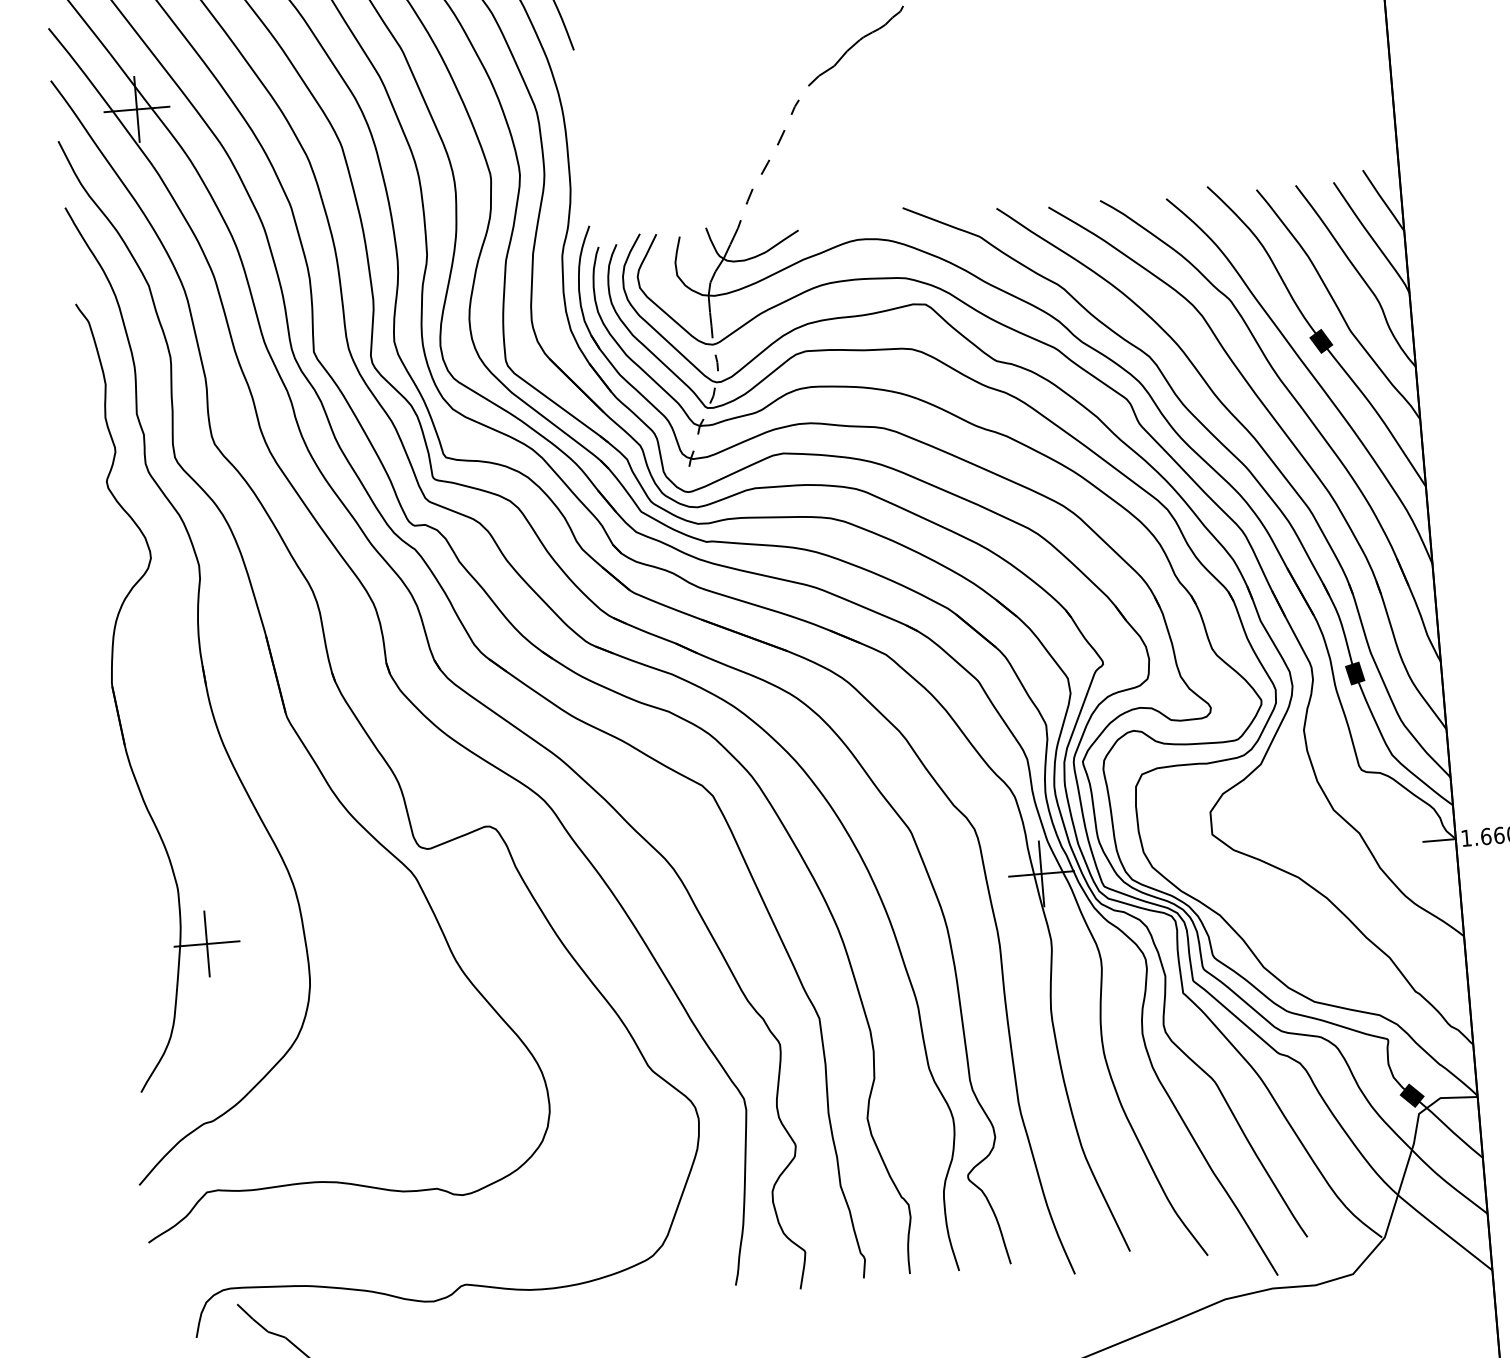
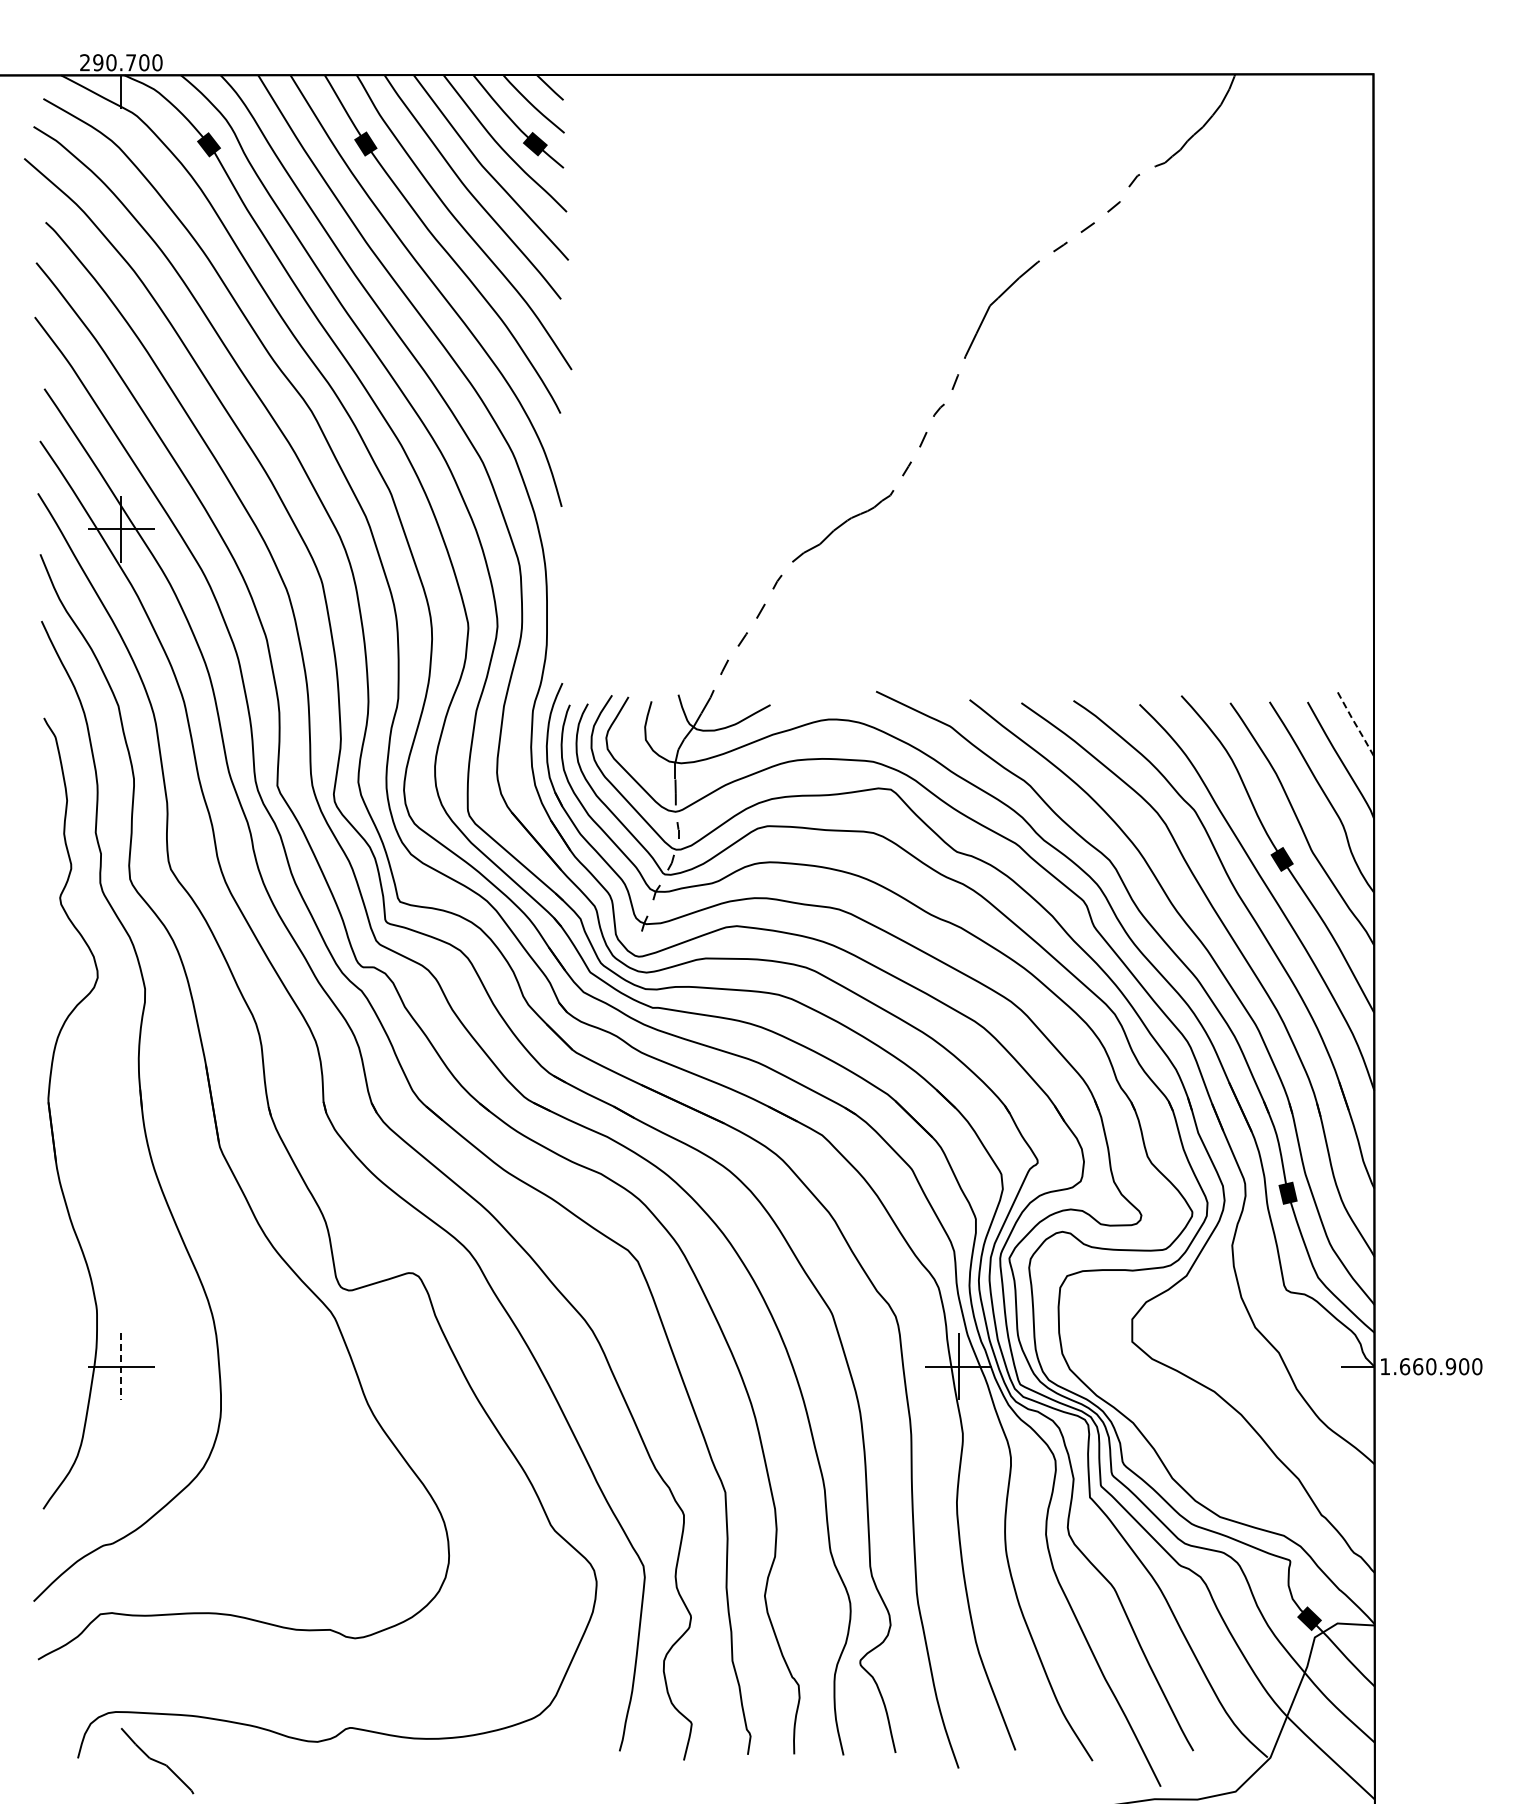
line: (1383, 200) -> (1355, 724), solid -> dashed
line: (207, 944) -> (121, 1367), solid -> dashed

